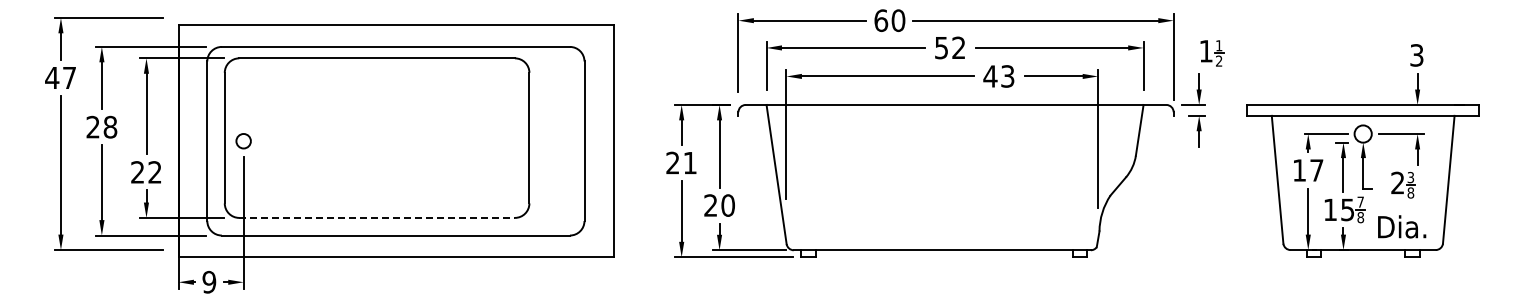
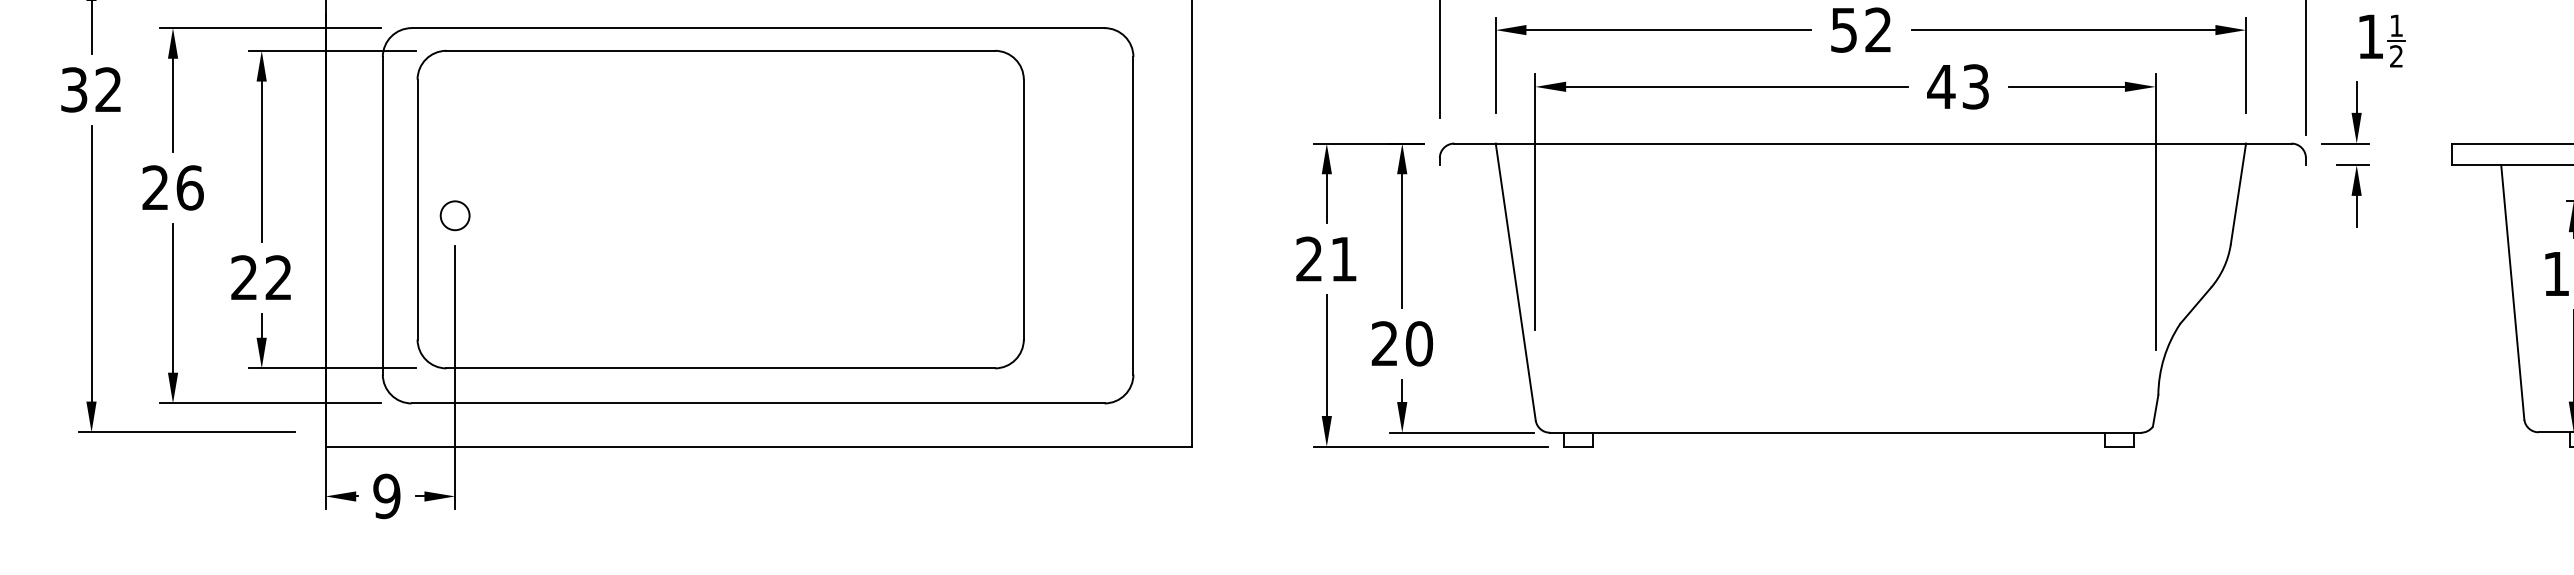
text: (60, 77) -> (90, 88), 47 -> 32
text: (110, 126) -> (190, 186), 28 -> 26
line: (377, 217) -> (721, 367), dashed -> solid

